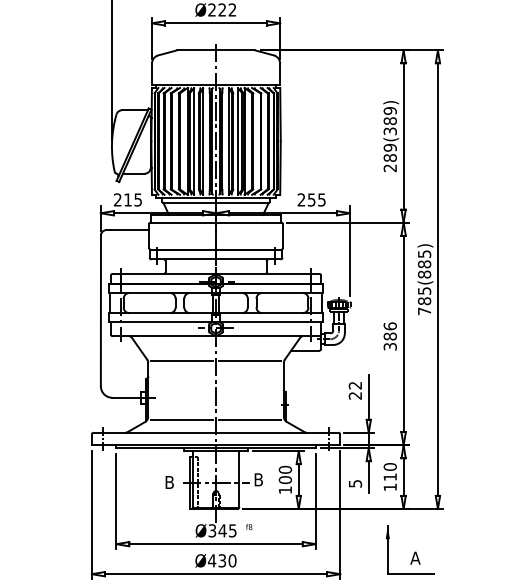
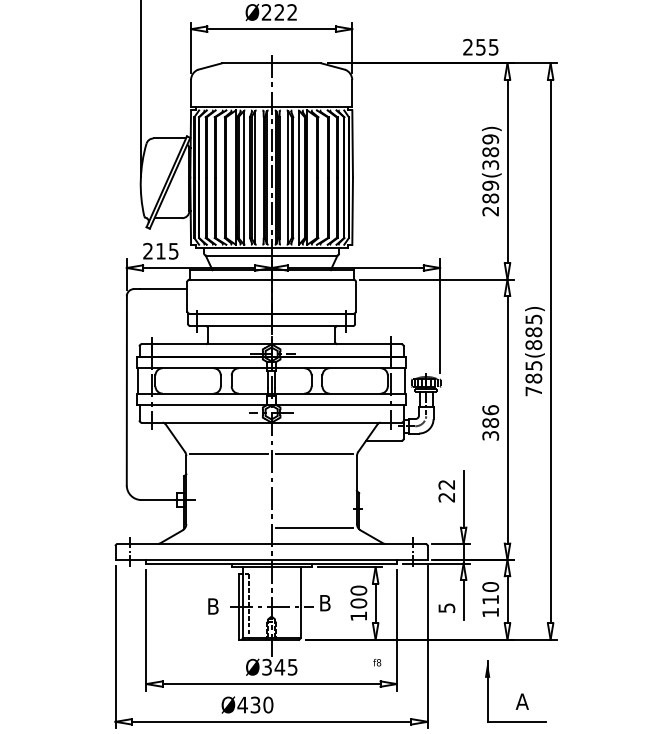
text: (311, 199) -> (480, 46), moved
line: (181, 419) -> (228, 527), removed
text: (249, 527) -> (377, 662), moved
text: (215, 560) -> (247, 704), moved

